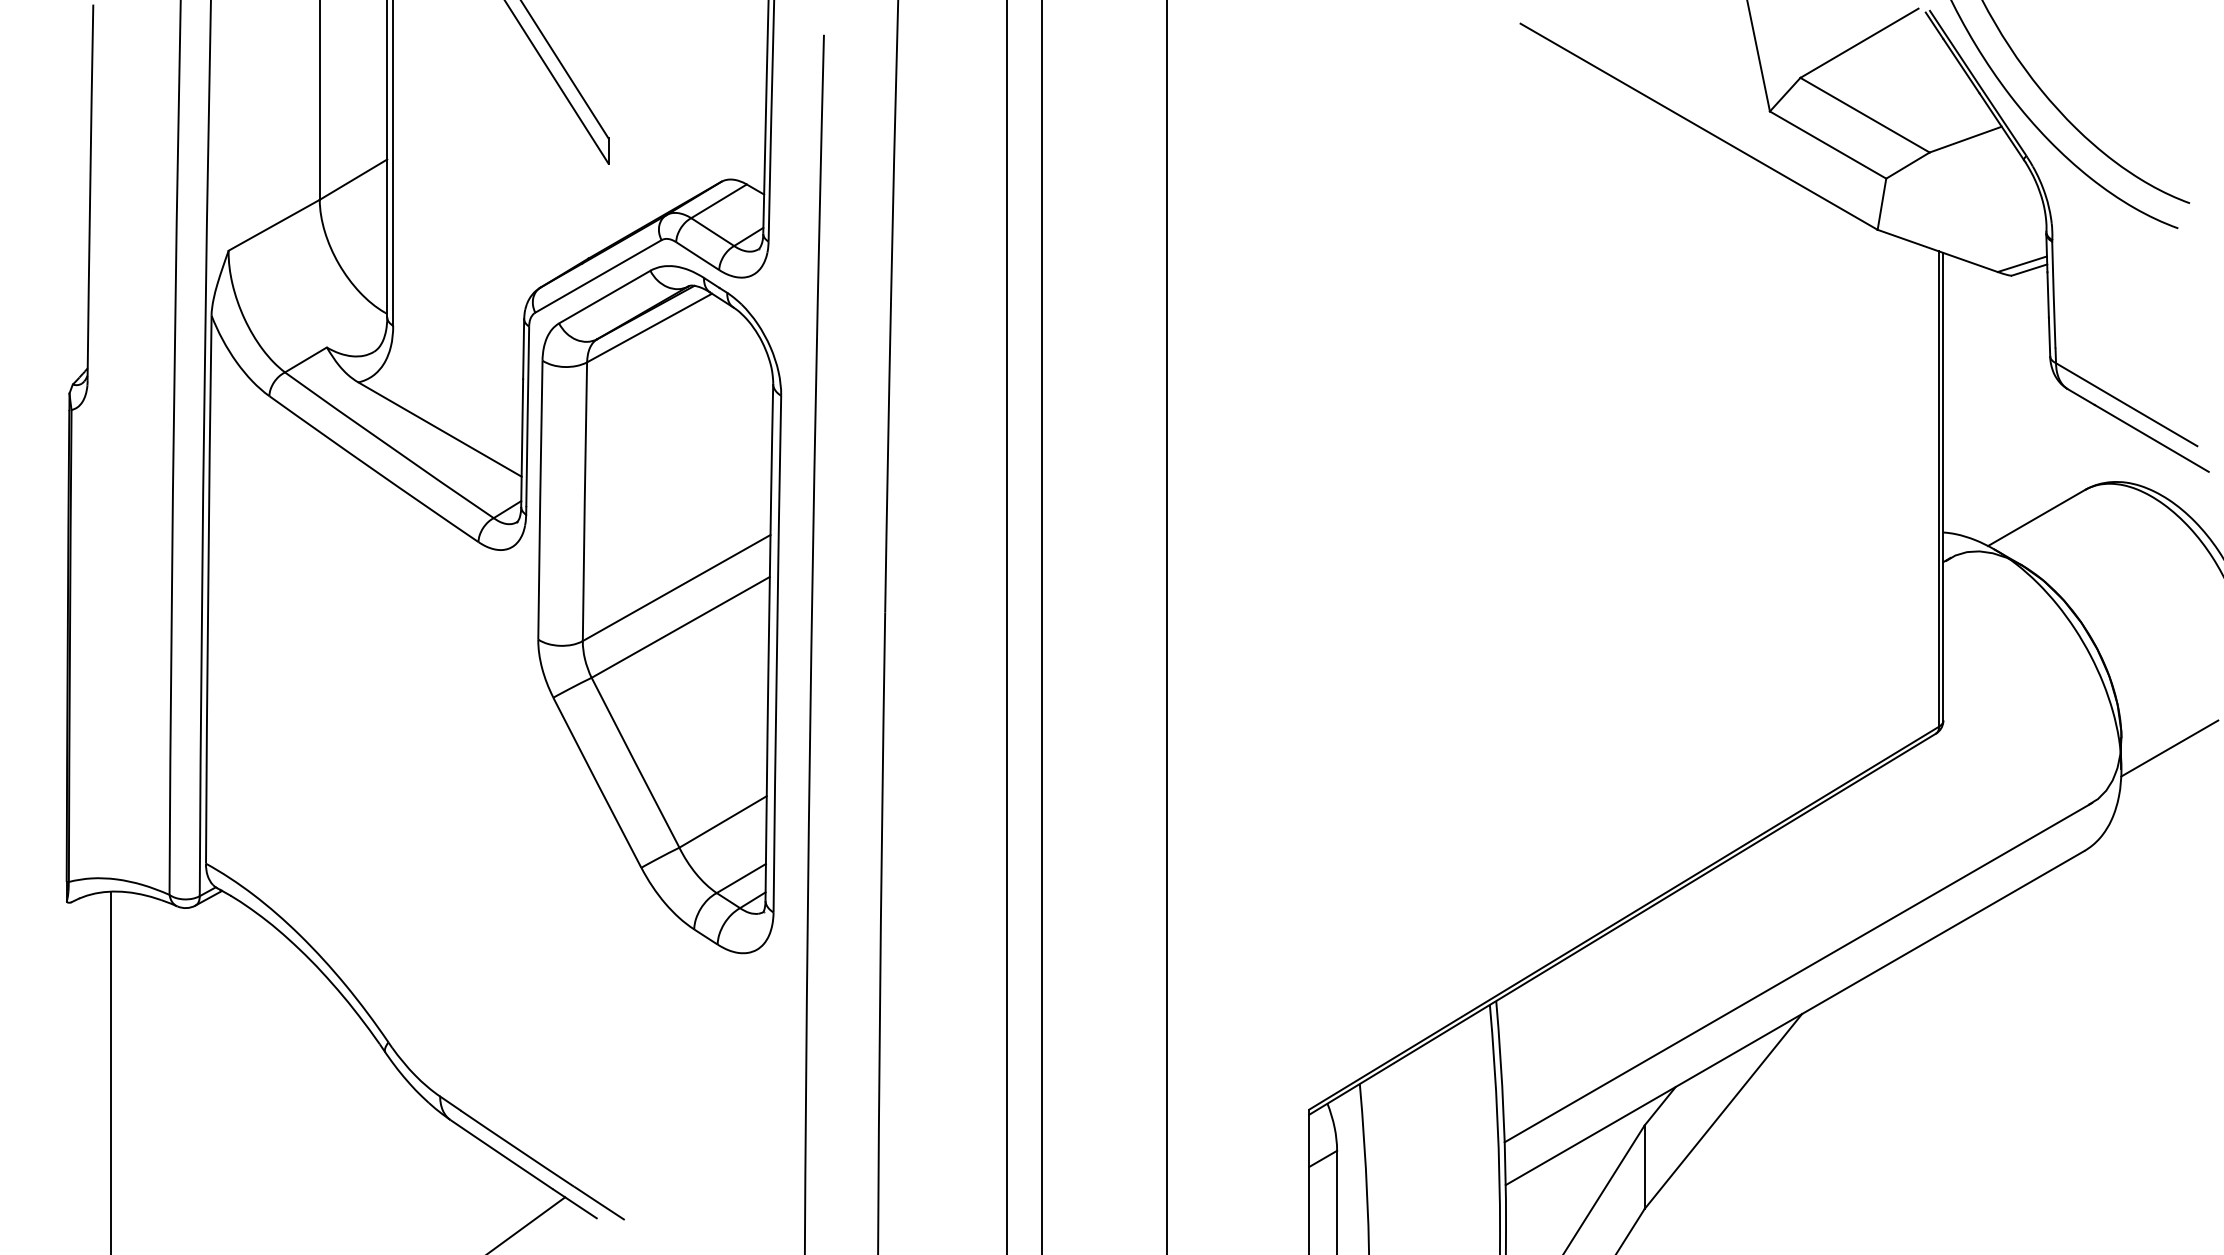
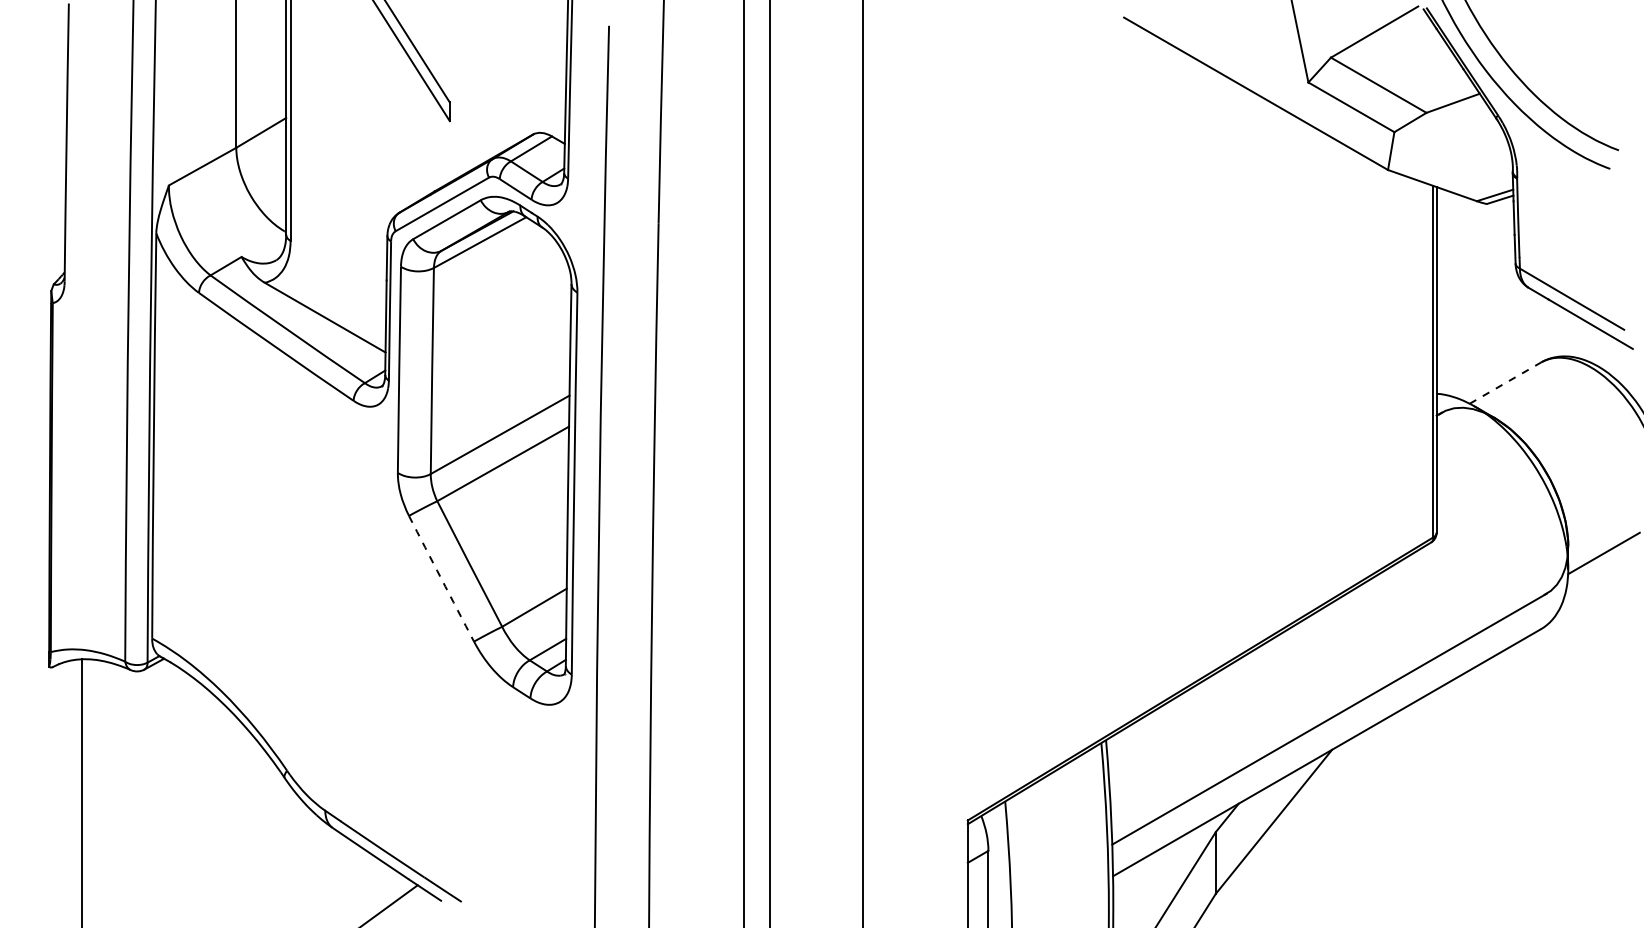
line: (2037, 517) -> (1506, 382), solid -> dashed
arc: (597, 782) -> (441, 578), solid -> dashed

